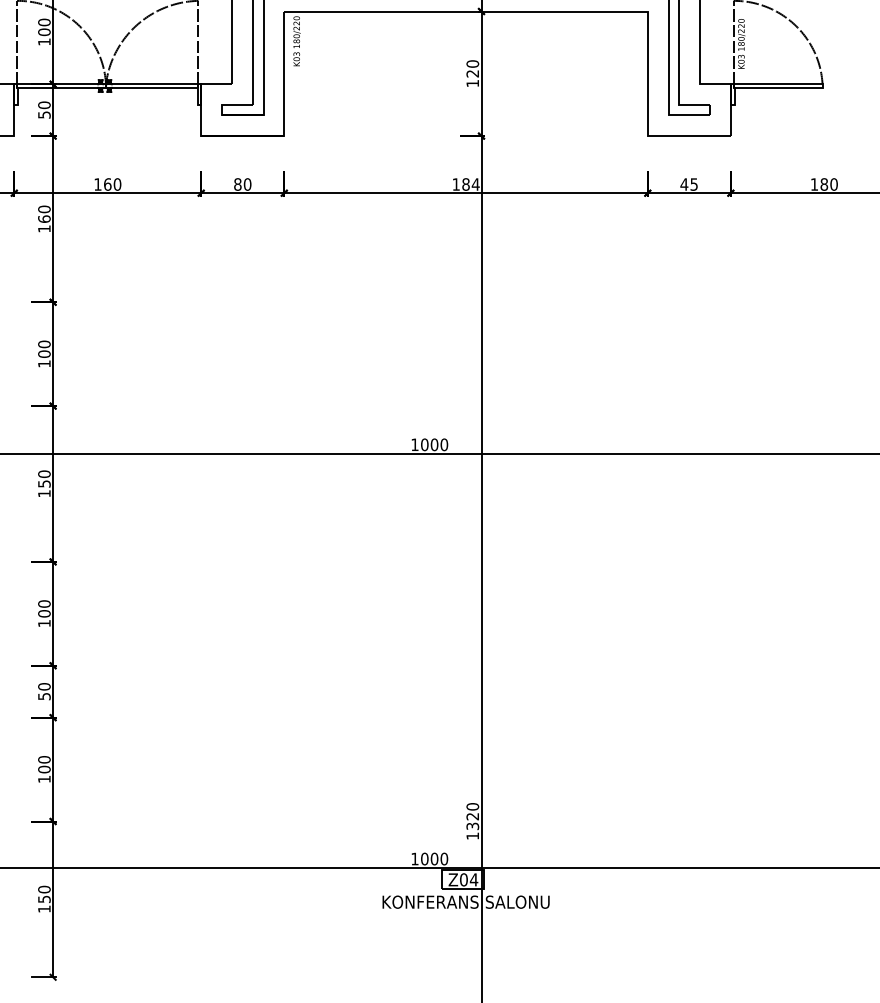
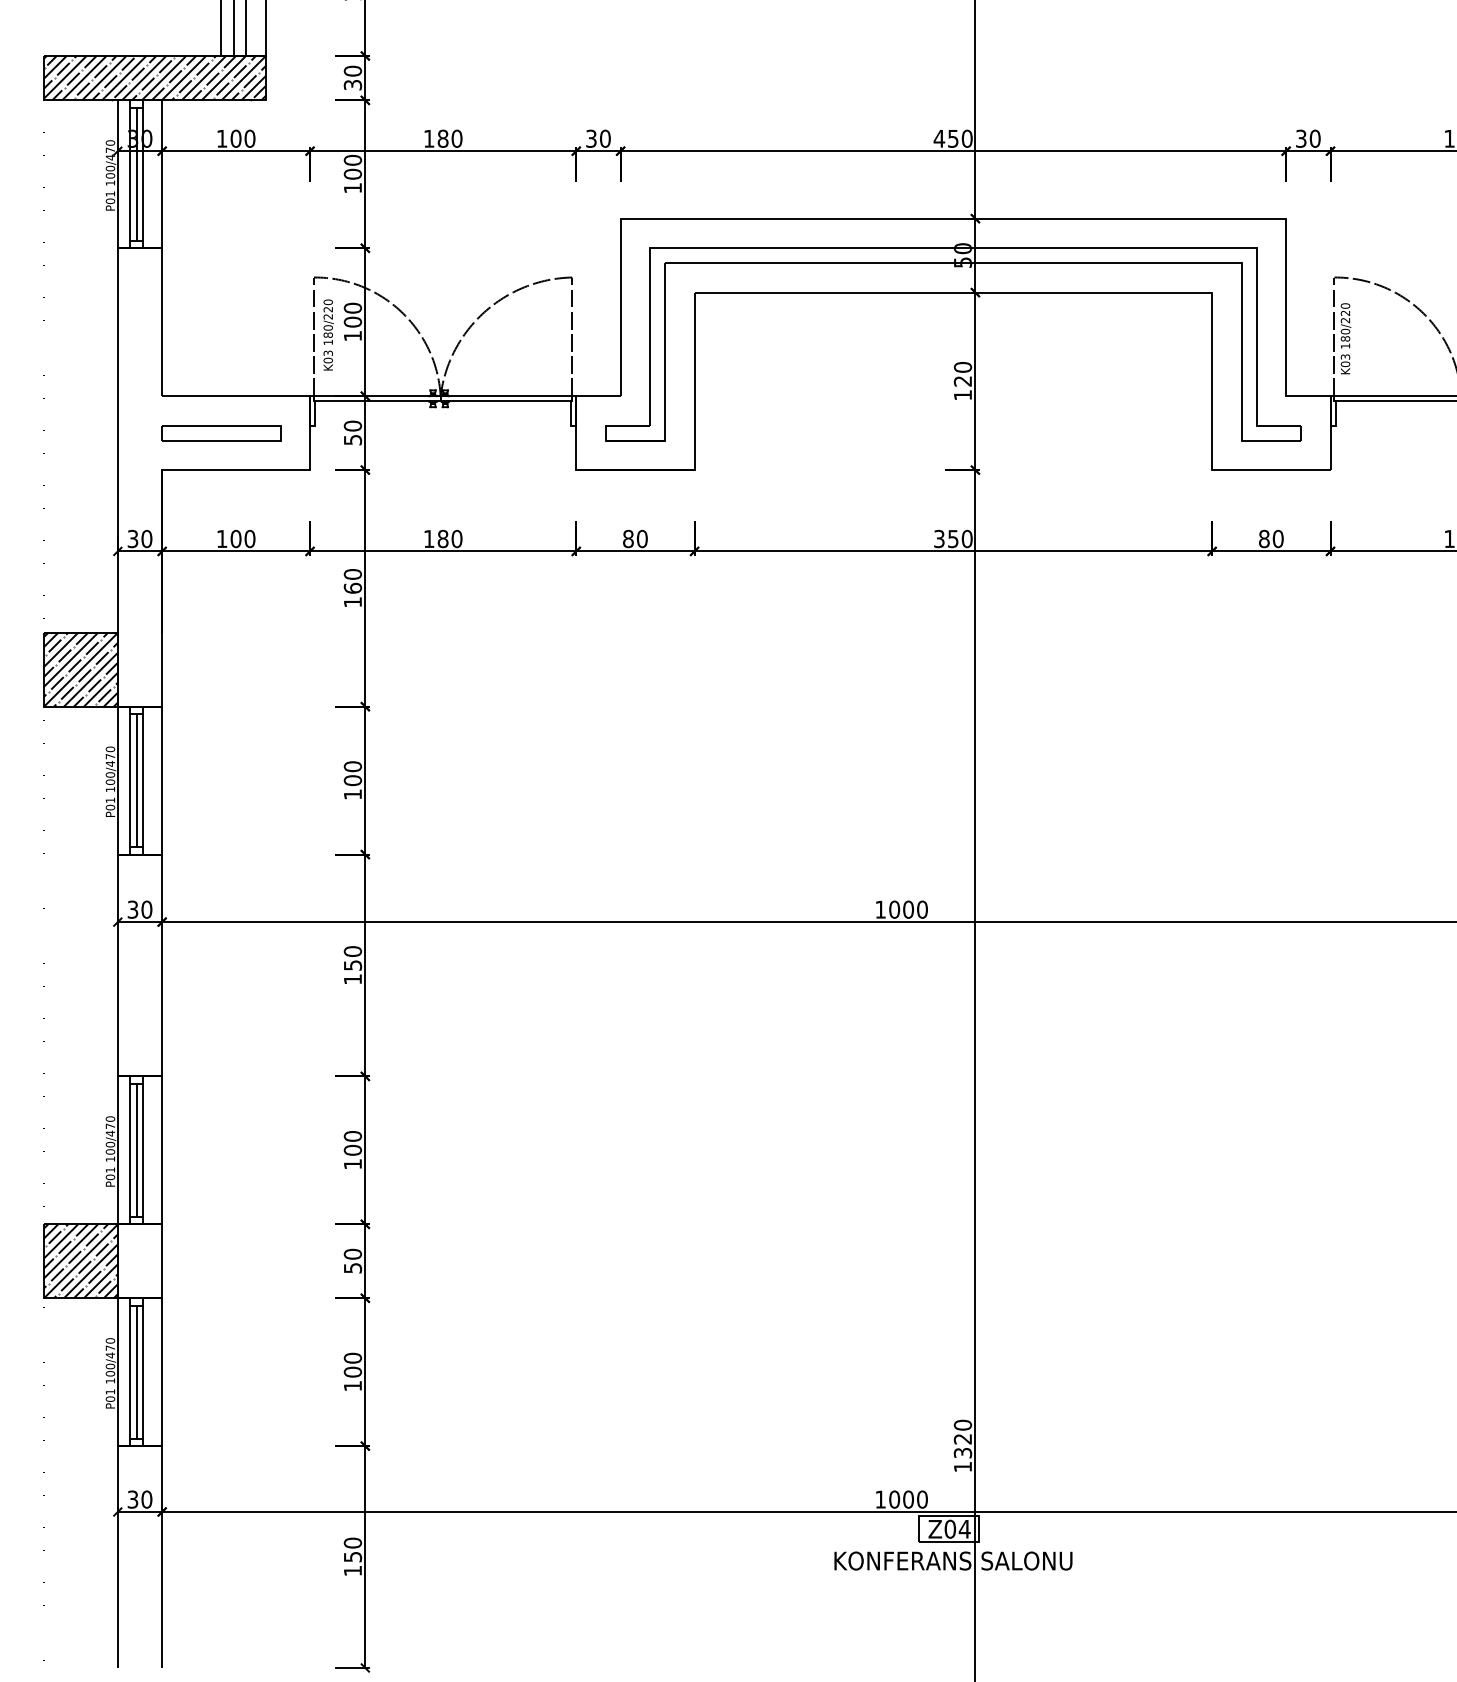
text: (296, 40) -> (328, 334), moved
text: (107, 184) -> (442, 538), 160 -> 180
text: (466, 184) -> (953, 538), 184 -> 350
text: (688, 184) -> (1270, 538), 45 -> 80

